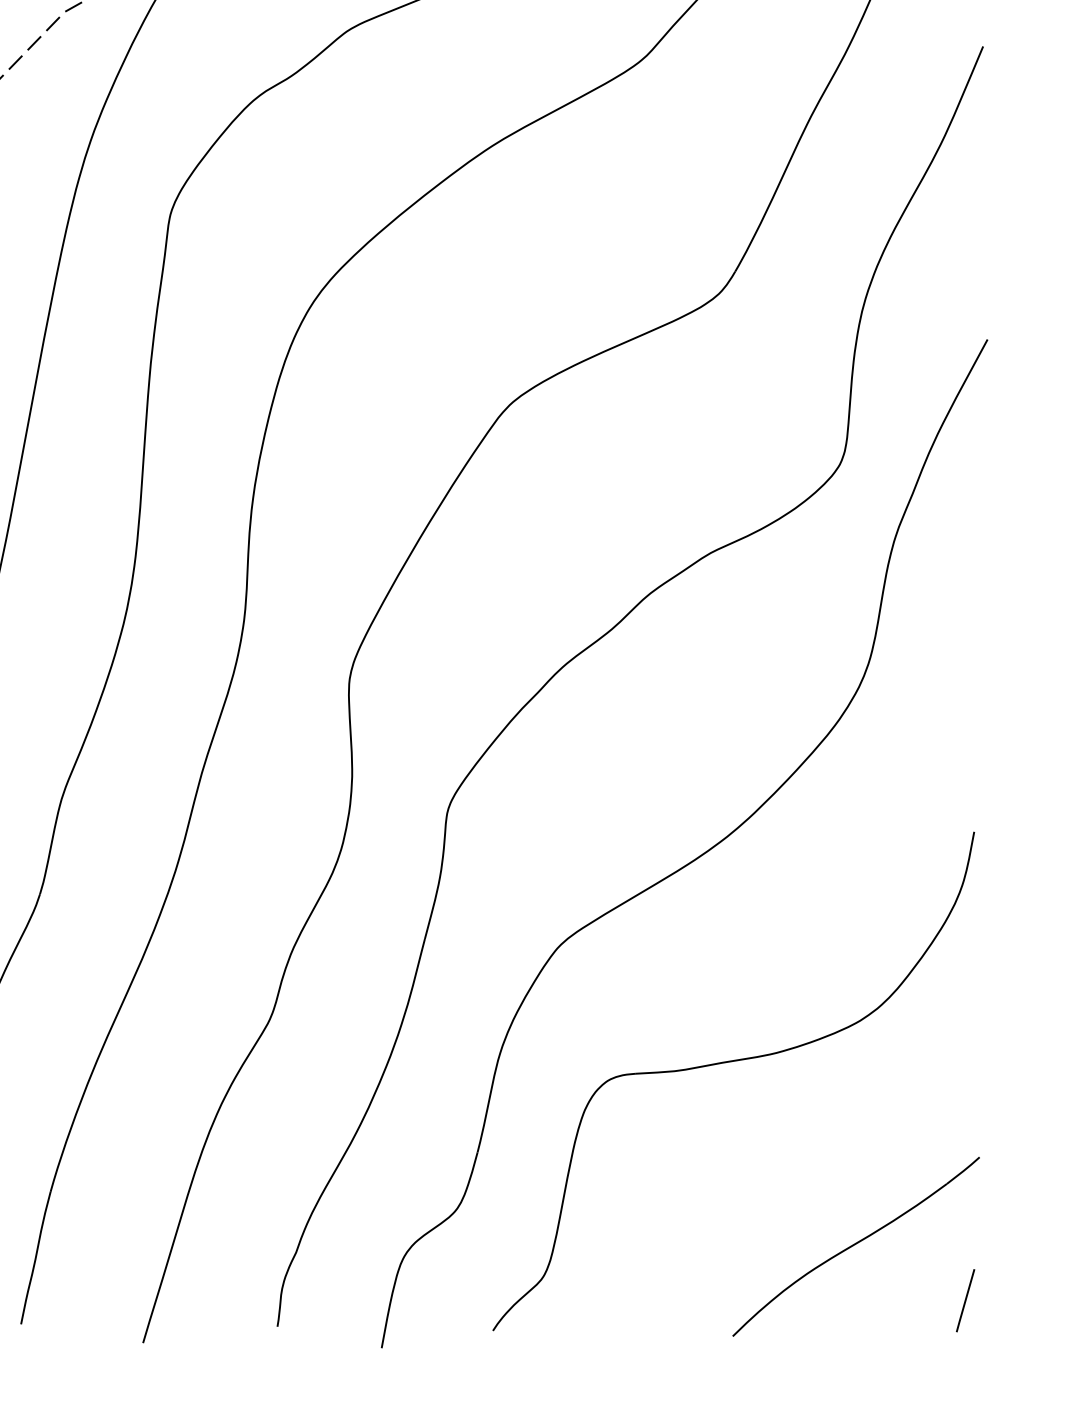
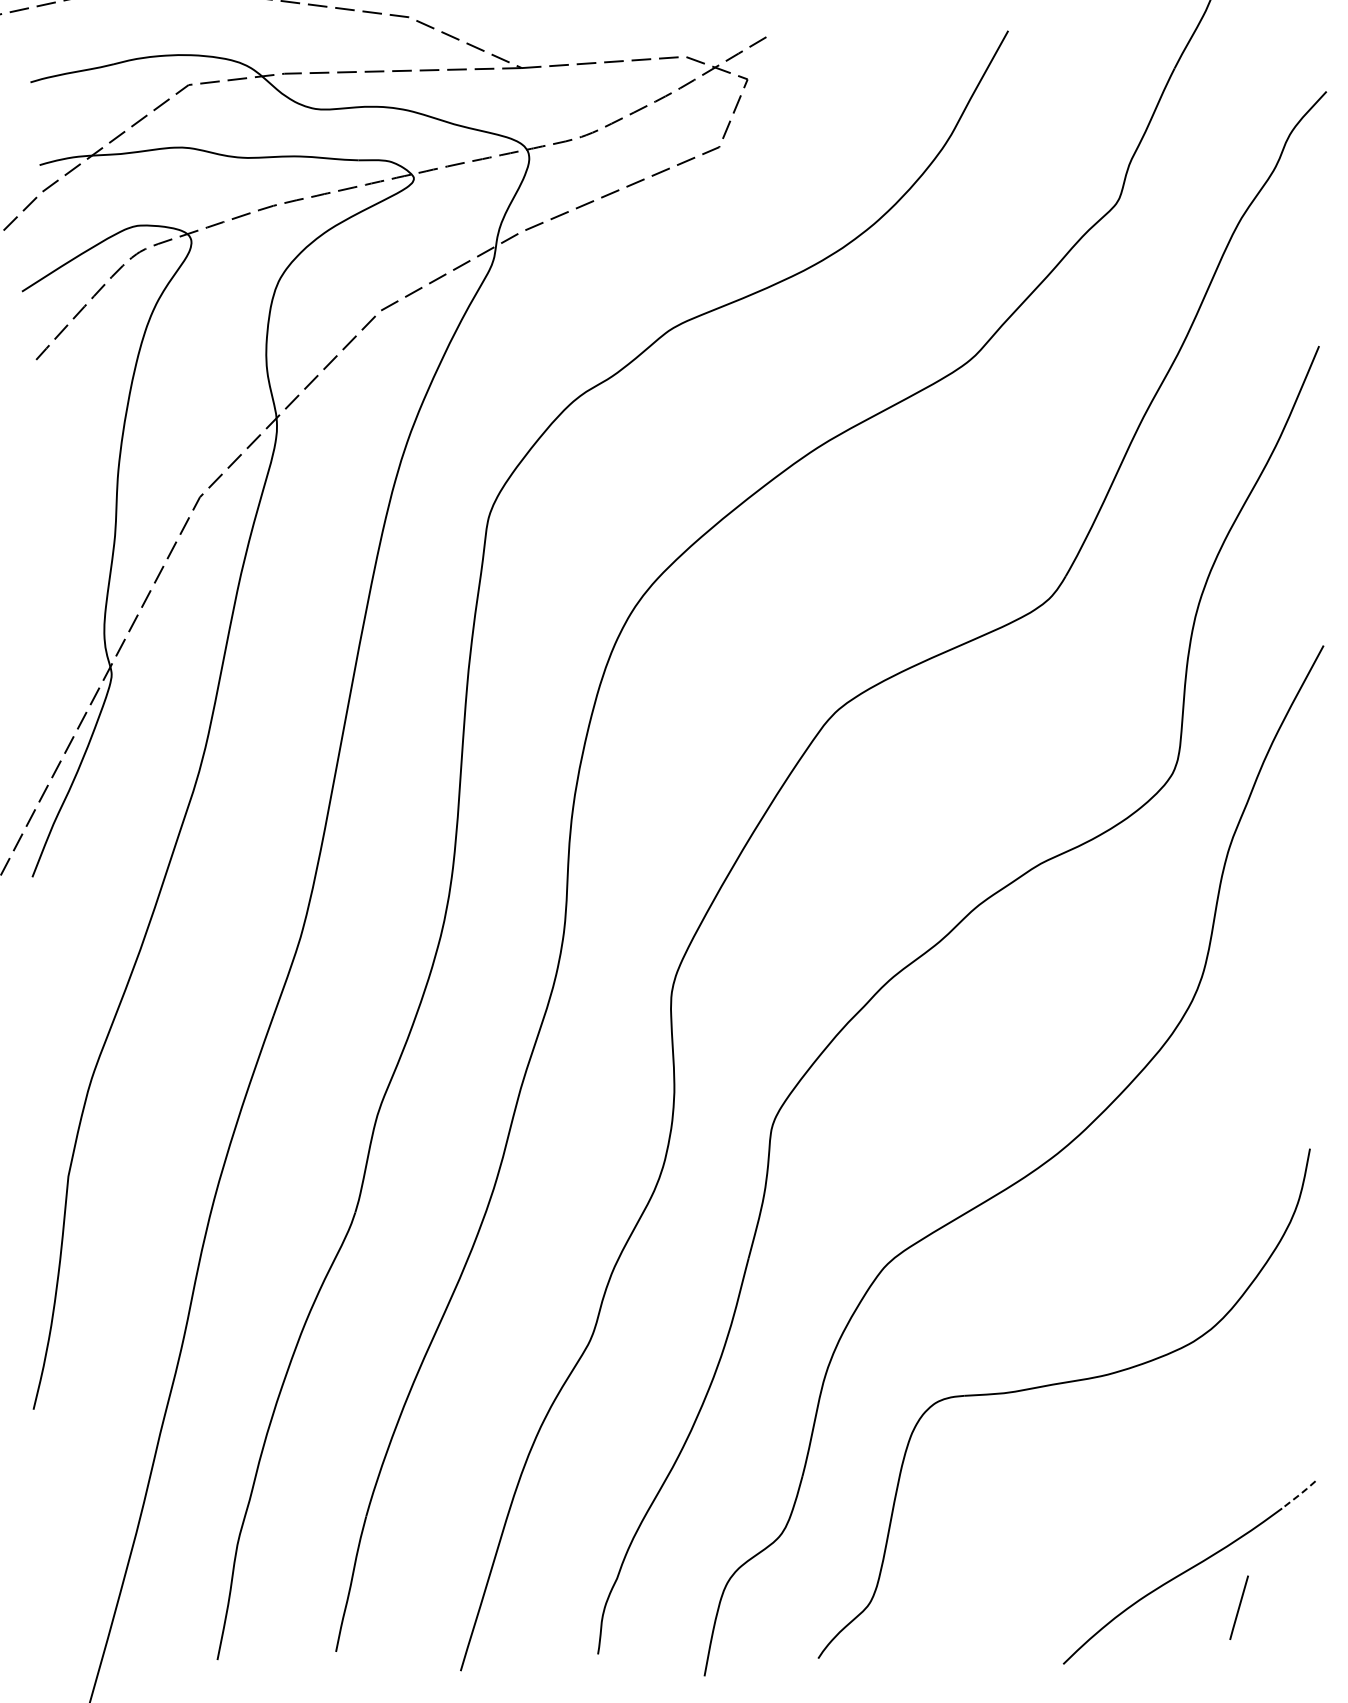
line: (963, 1171) -> (1299, 1495), solid -> dashed
line: (964, 1300) -> (1238, 1607), moved

